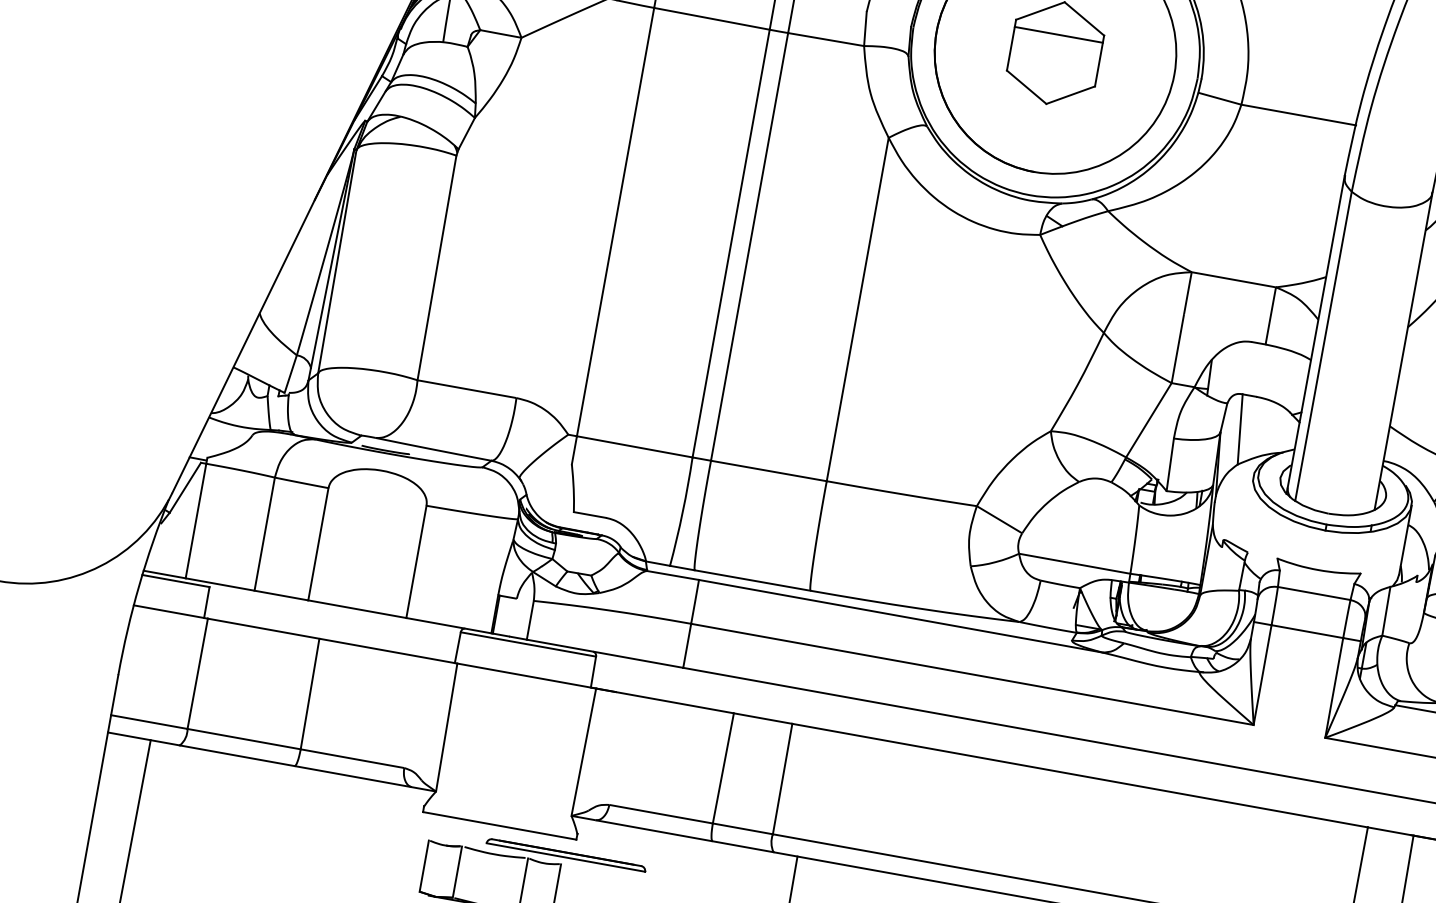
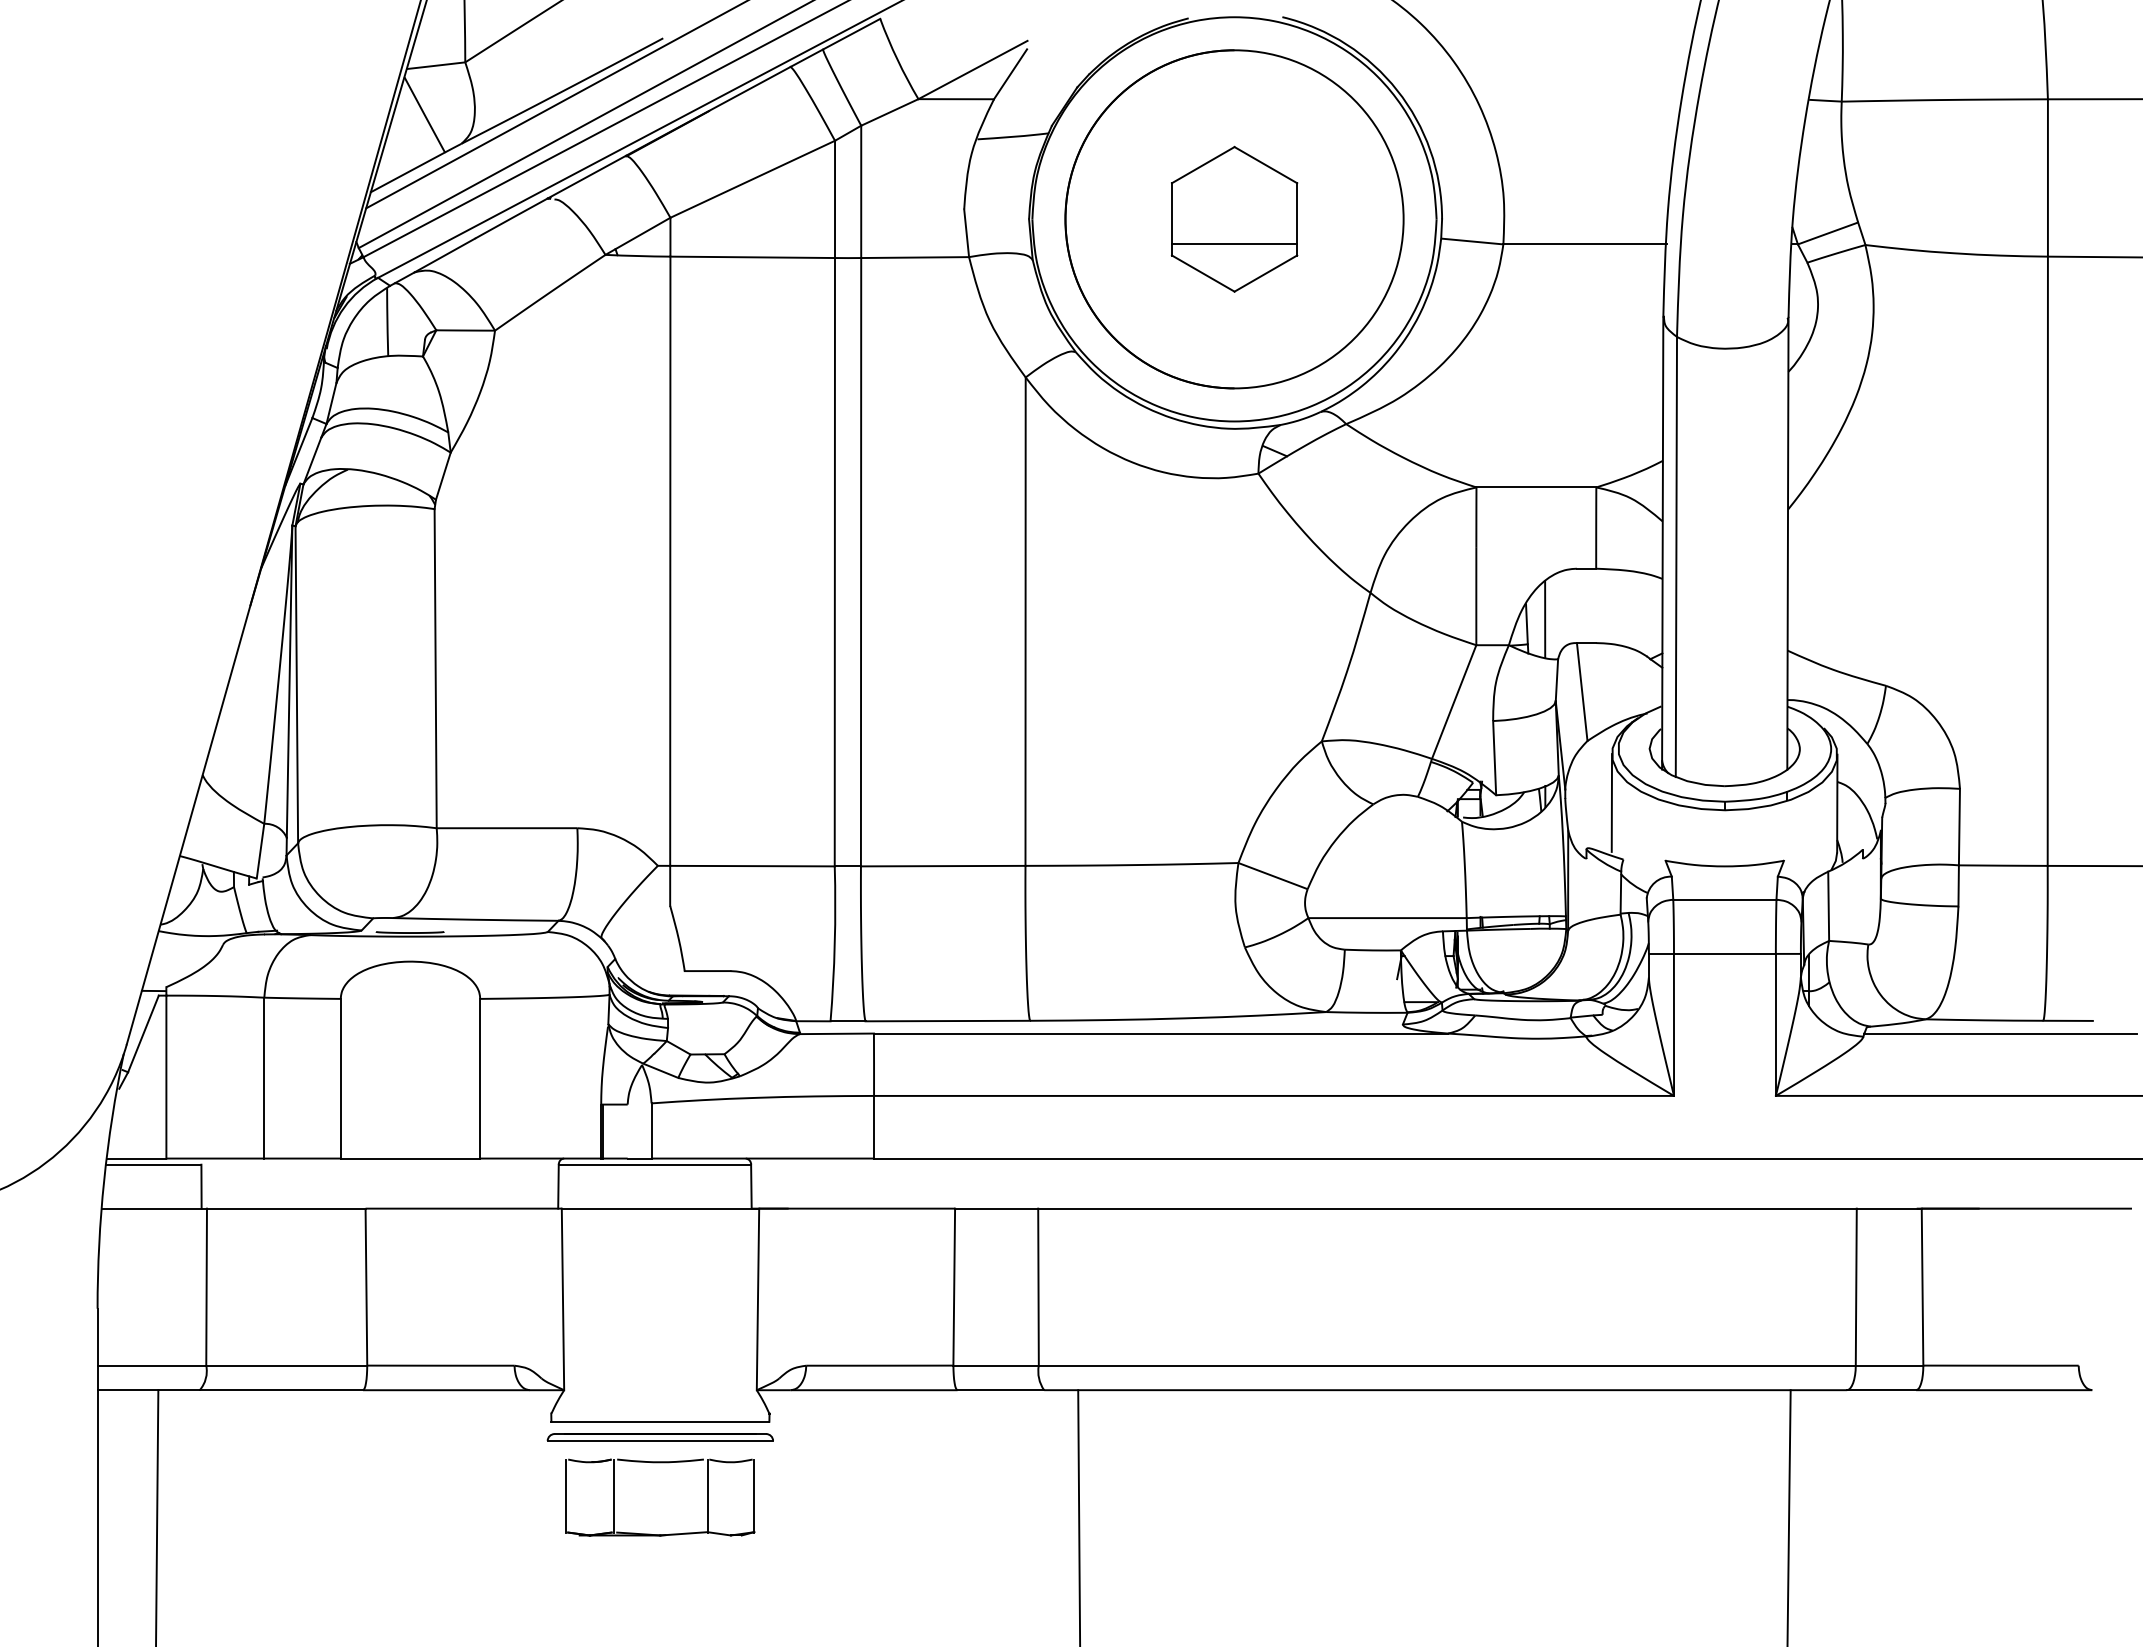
line: (1058, 34) -> (1234, 244), moved
line: (1223, 373) -> (1545, 619), added
line: (1246, 510) -> (1611, 802), added
part: (565, 854) -> (659, 1437), moved

